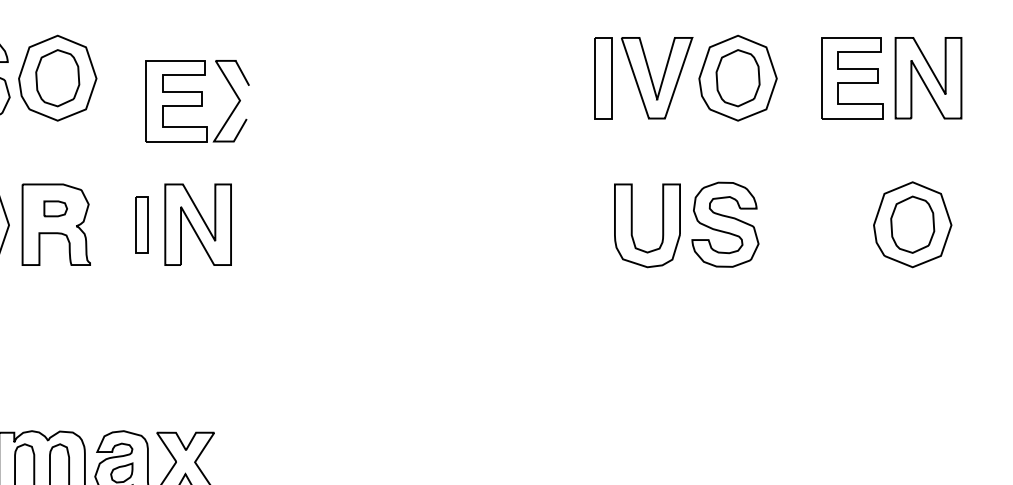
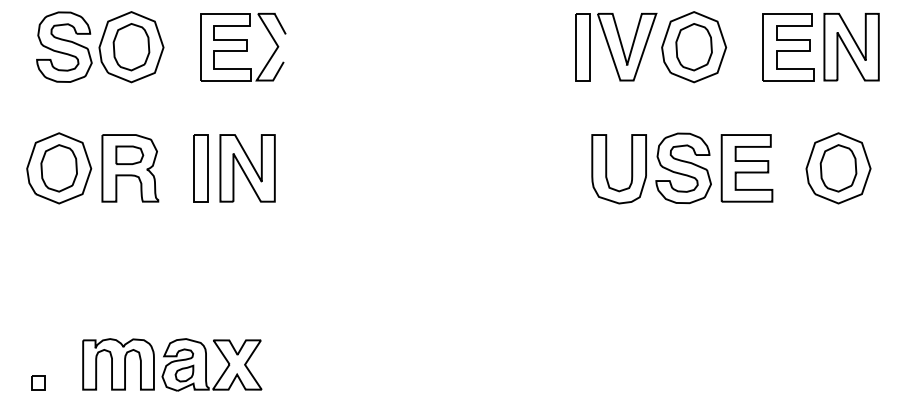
part: (198, 100) -> (243, 46), moved
part: (55, 207) -> (129, 154), size x1.43
part: (141, 224) -> (200, 168), size x1.43
part: (801, 224) -> (746, 168), added

